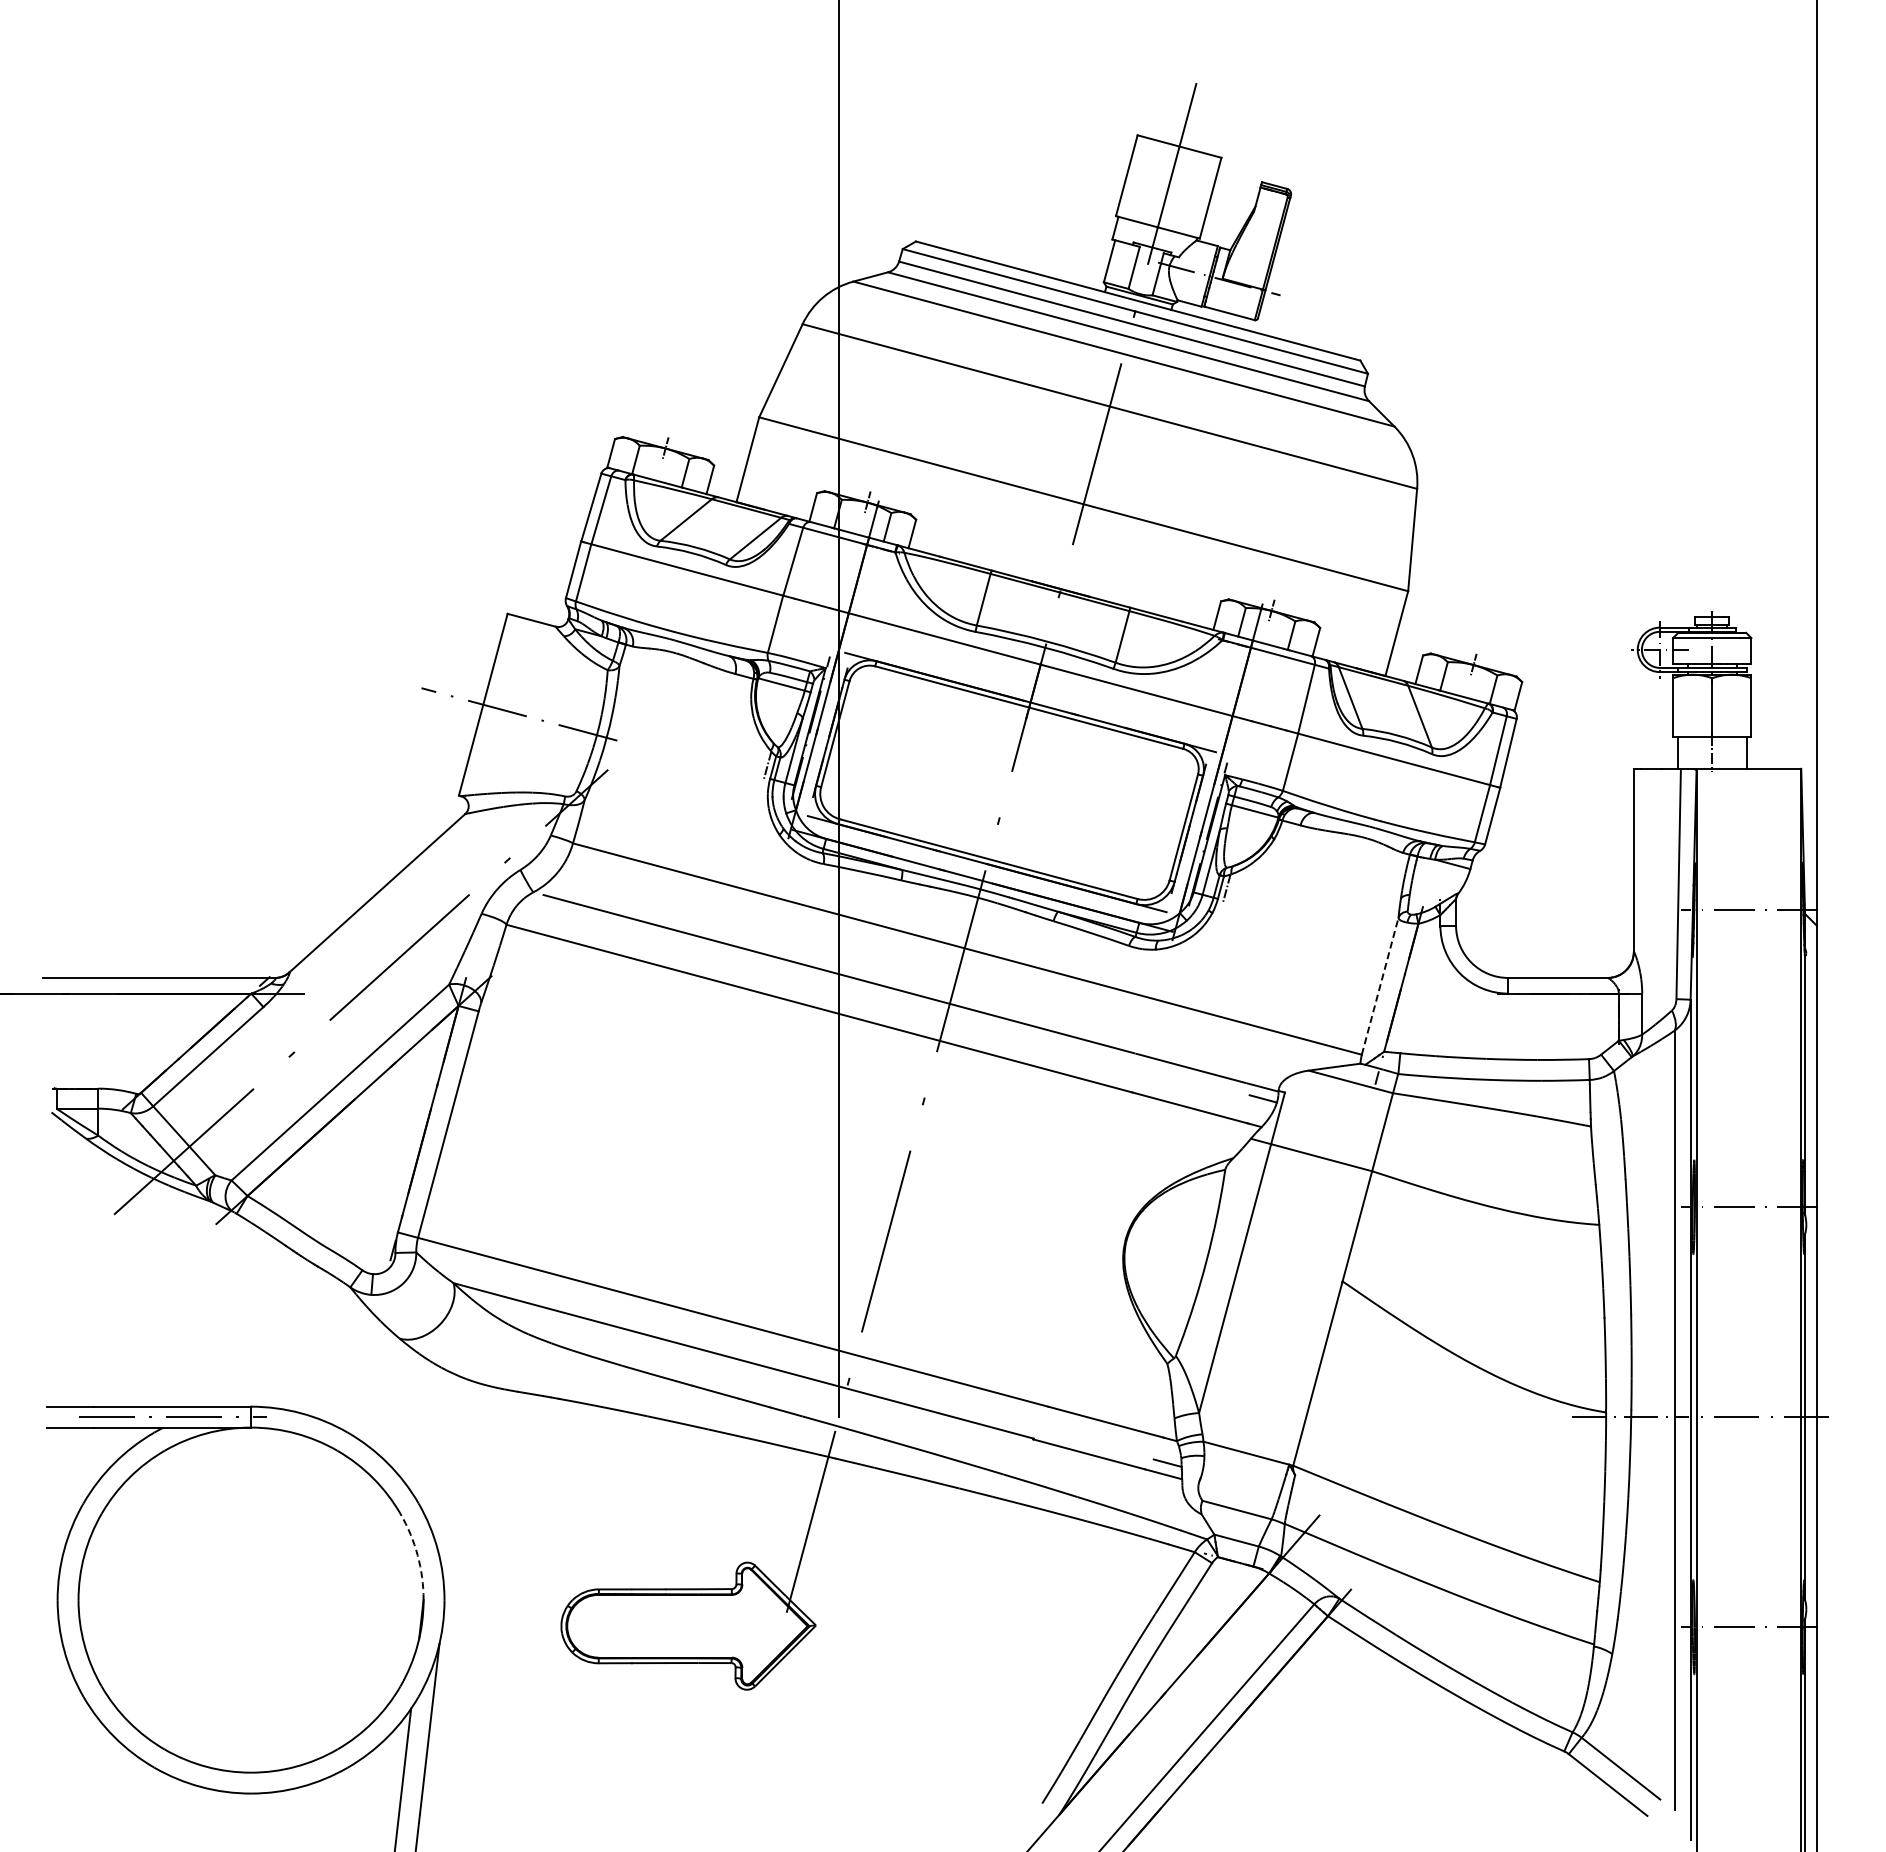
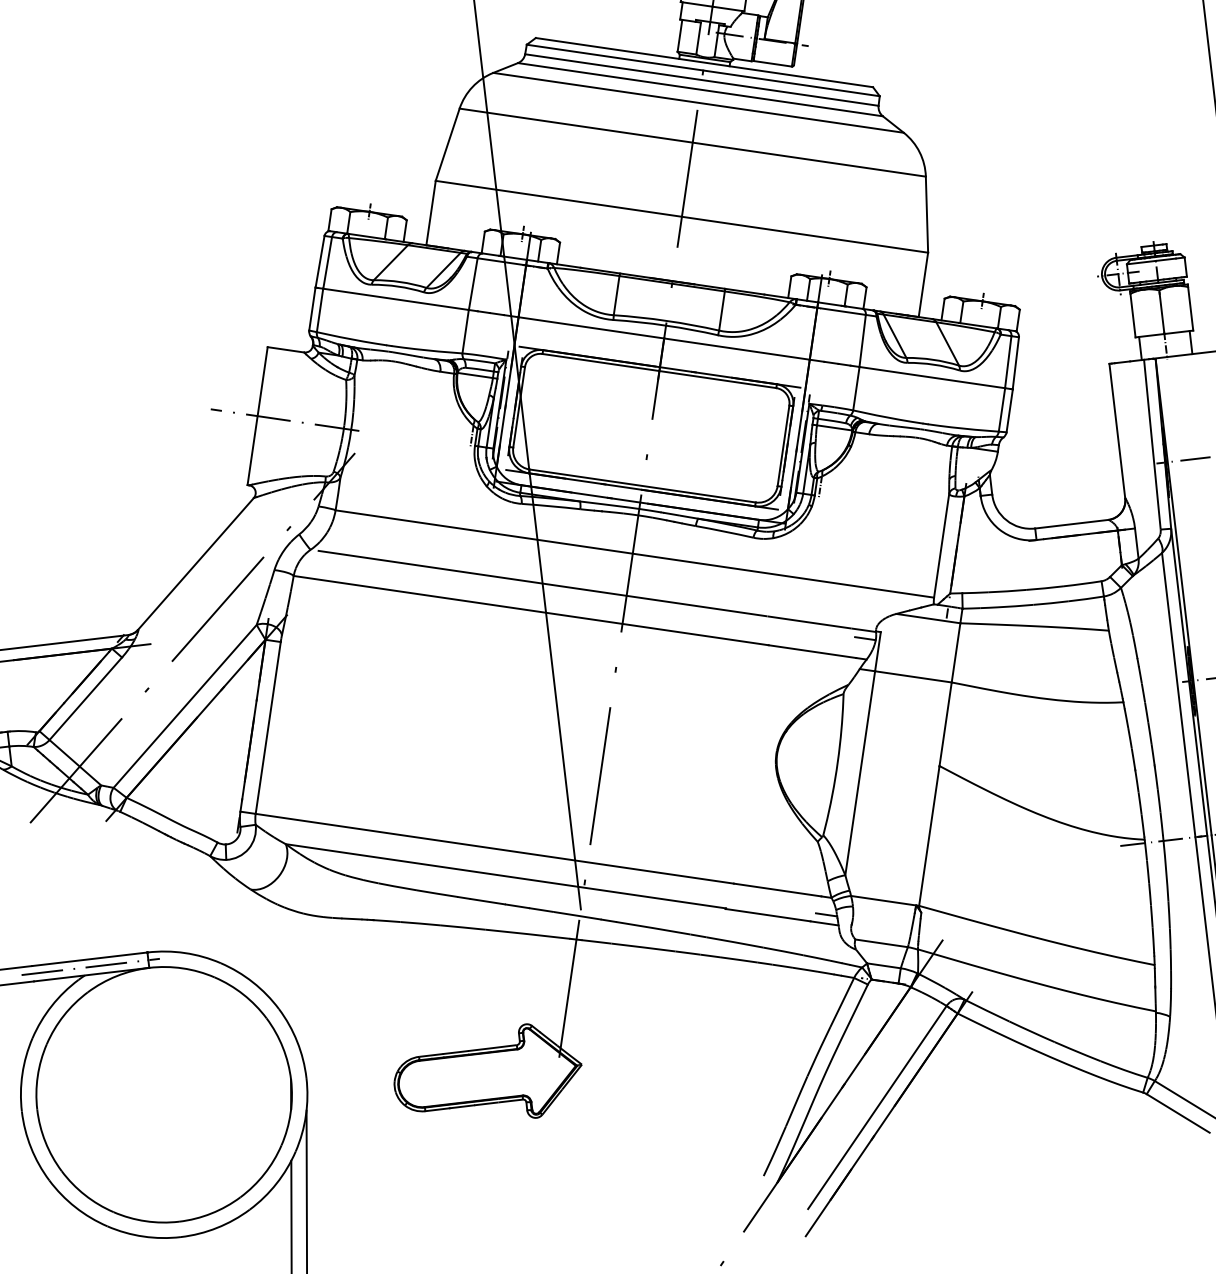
line: (1380, 986) -> (941, 545), dashed -> solid
arc: (417, 1555) -> (282, 1047), dashed -> solid

